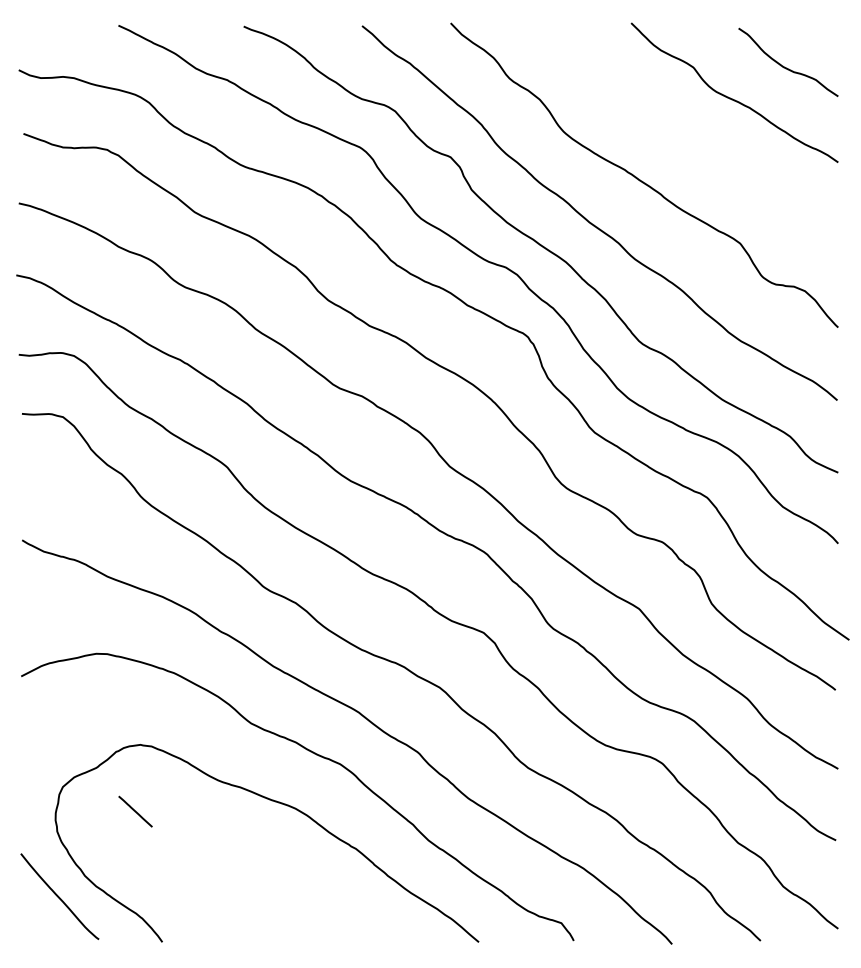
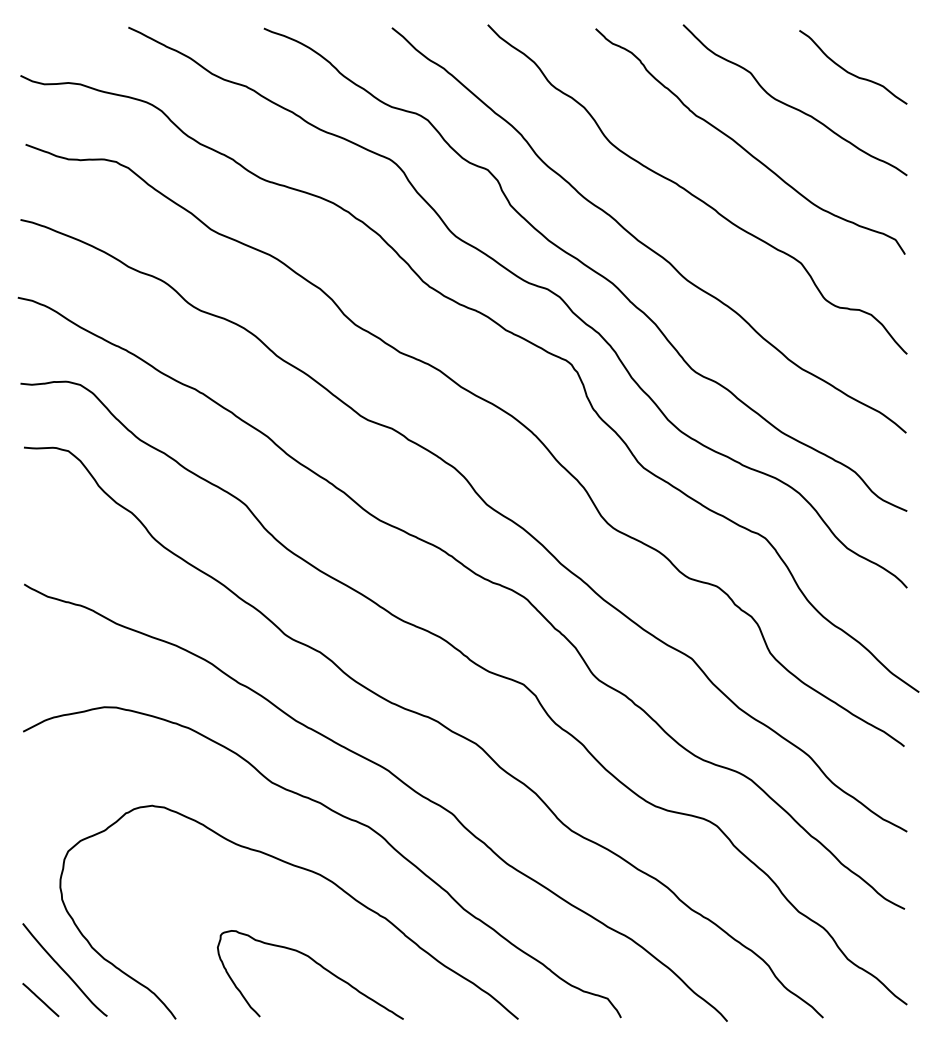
curve: (689, 138) -> (746, 149), added
line: (135, 812) -> (40, 1000), moved
curve: (294, 892) -> (318, 965), added

